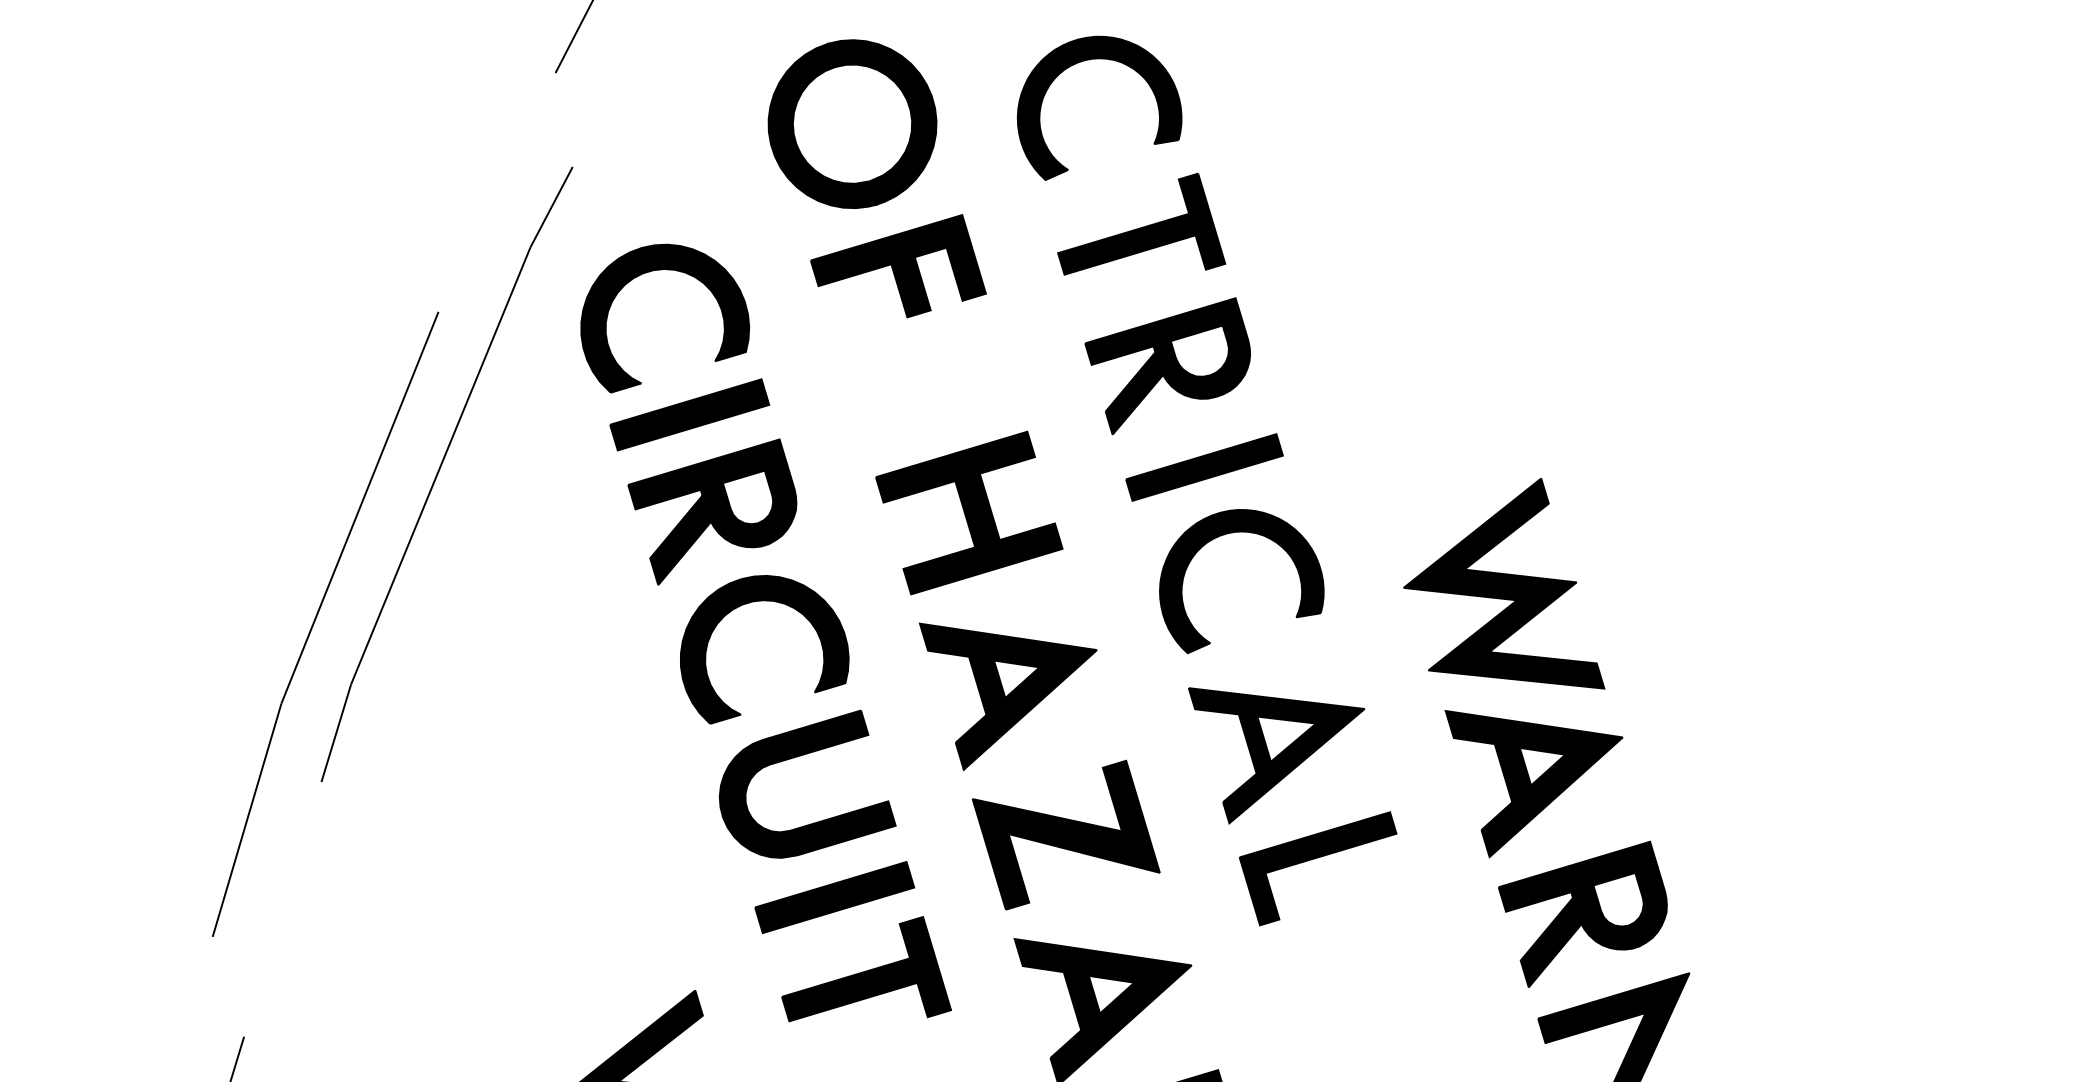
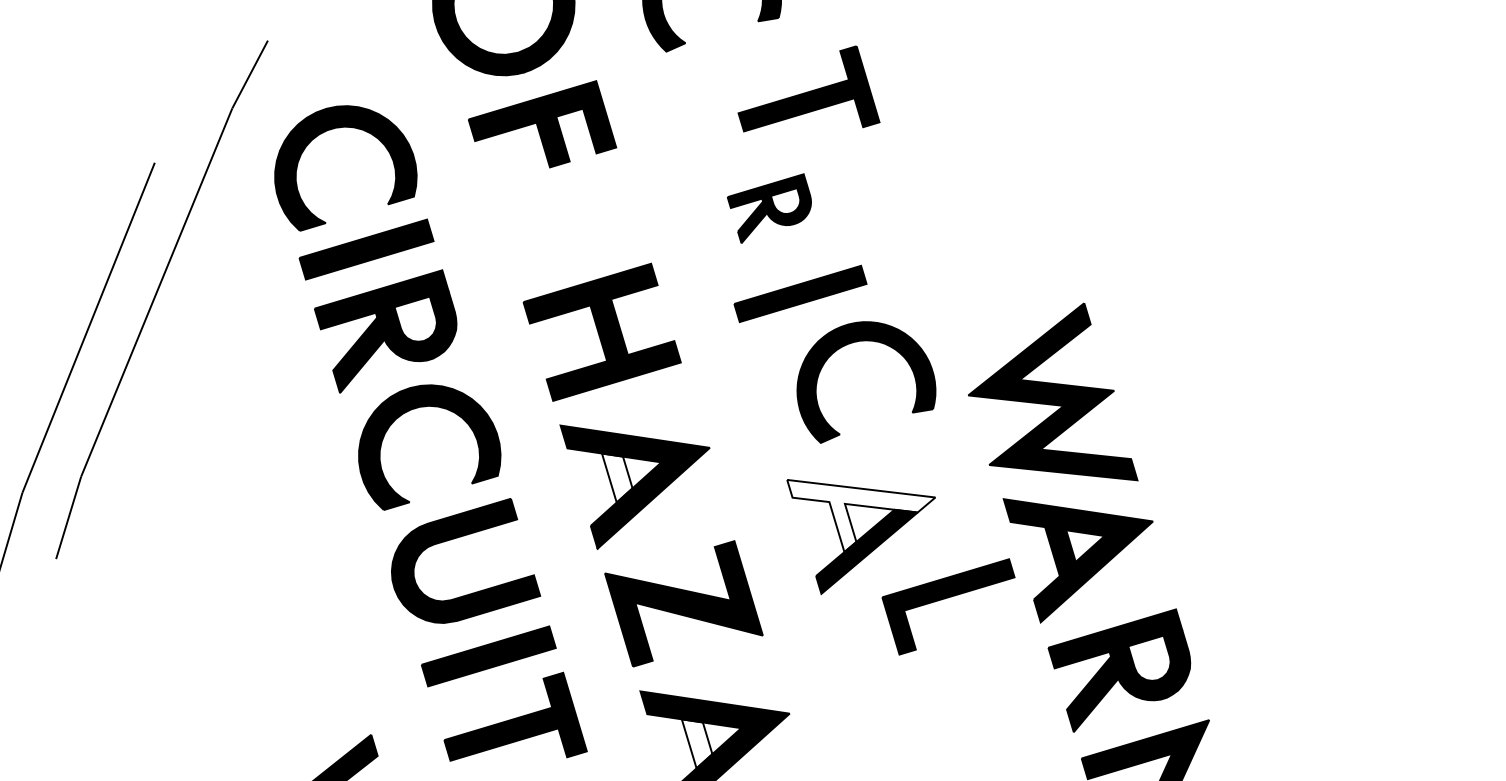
part: (1141, 223) -> (808, 88), moved
part: (1167, 366) -> (769, 208), size x0.6
part: (1232, 533) -> (858, 341), moved
fill: (987, 685) -> (617, 477), removed
fill: (1276, 730) -> (861, 515), removed
part: (1314, 859) -> (945, 599), moved
fill: (1081, 1001) -> (696, 744), removed

